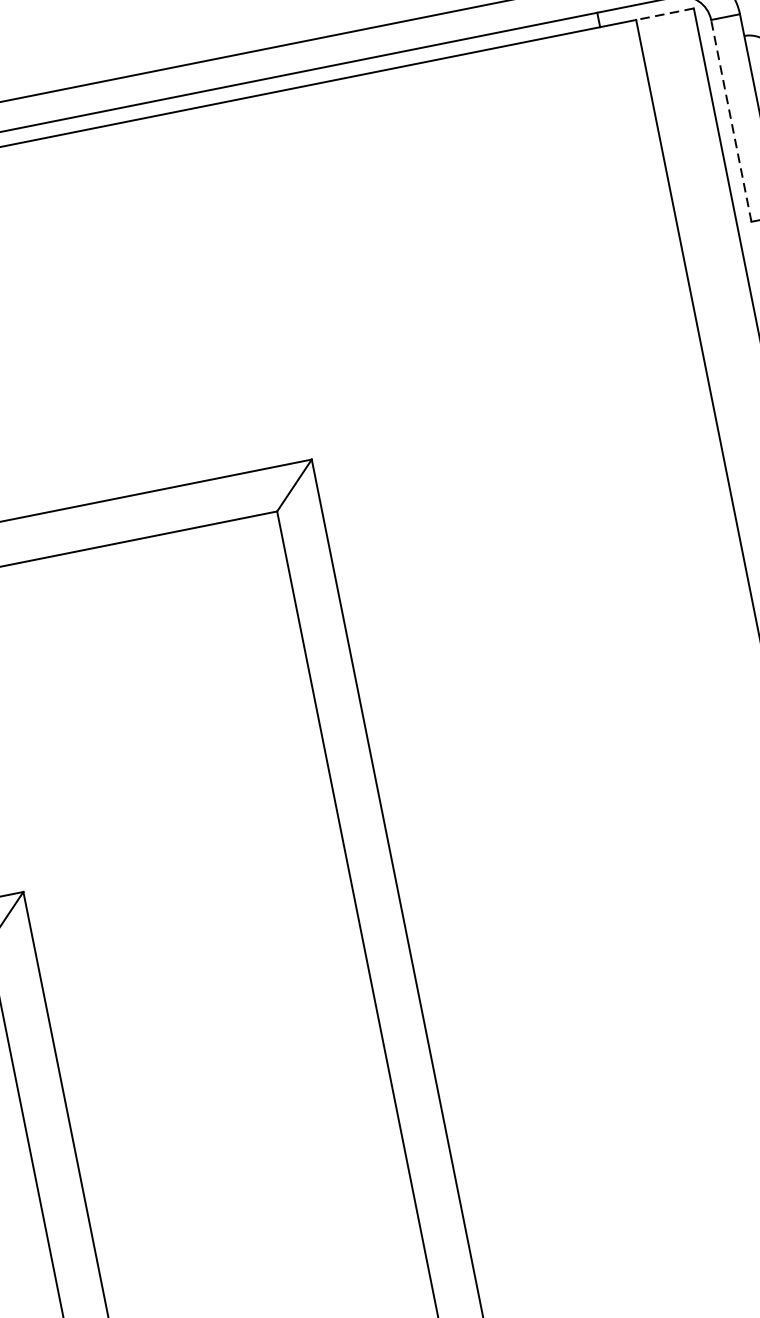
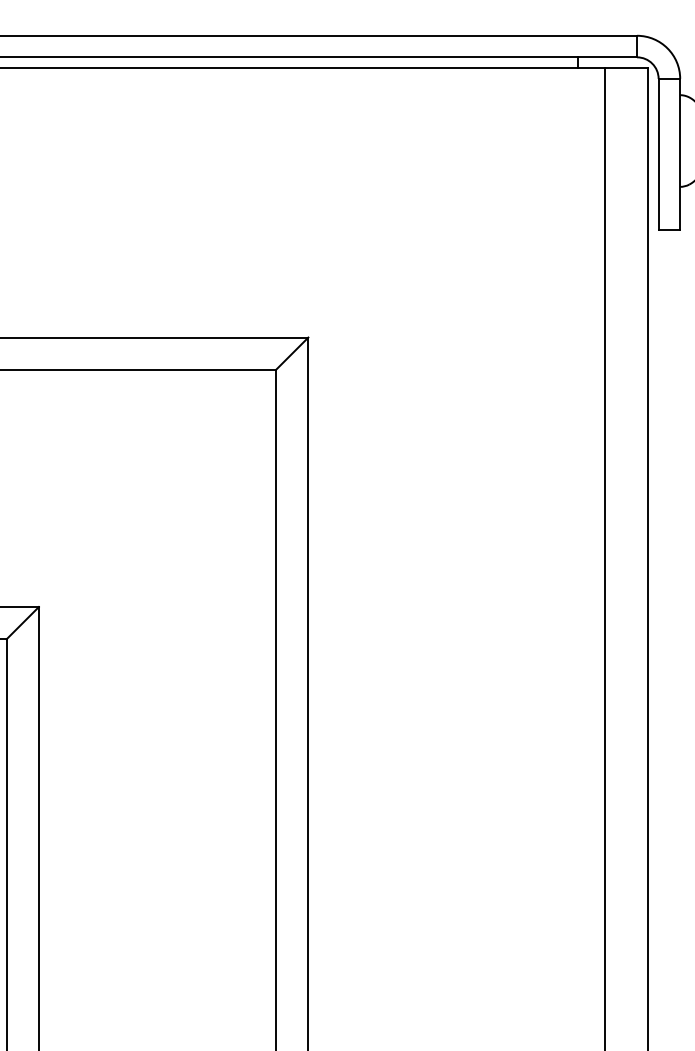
line: (665, 14) -> (626, 68), dashed -> solid
line: (730, 119) -> (658, 153), dashed -> solid

